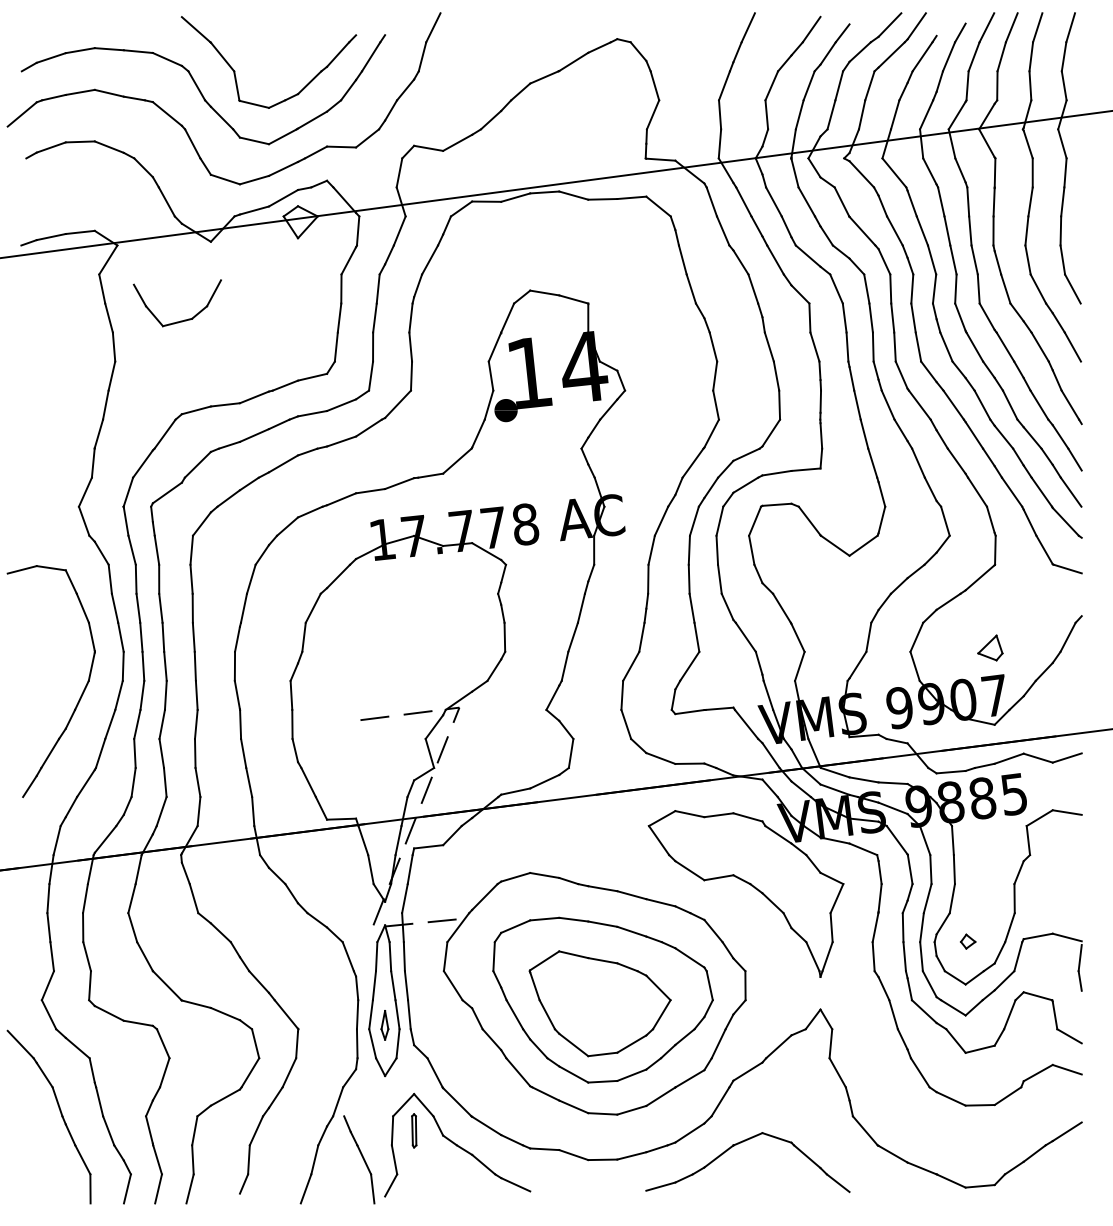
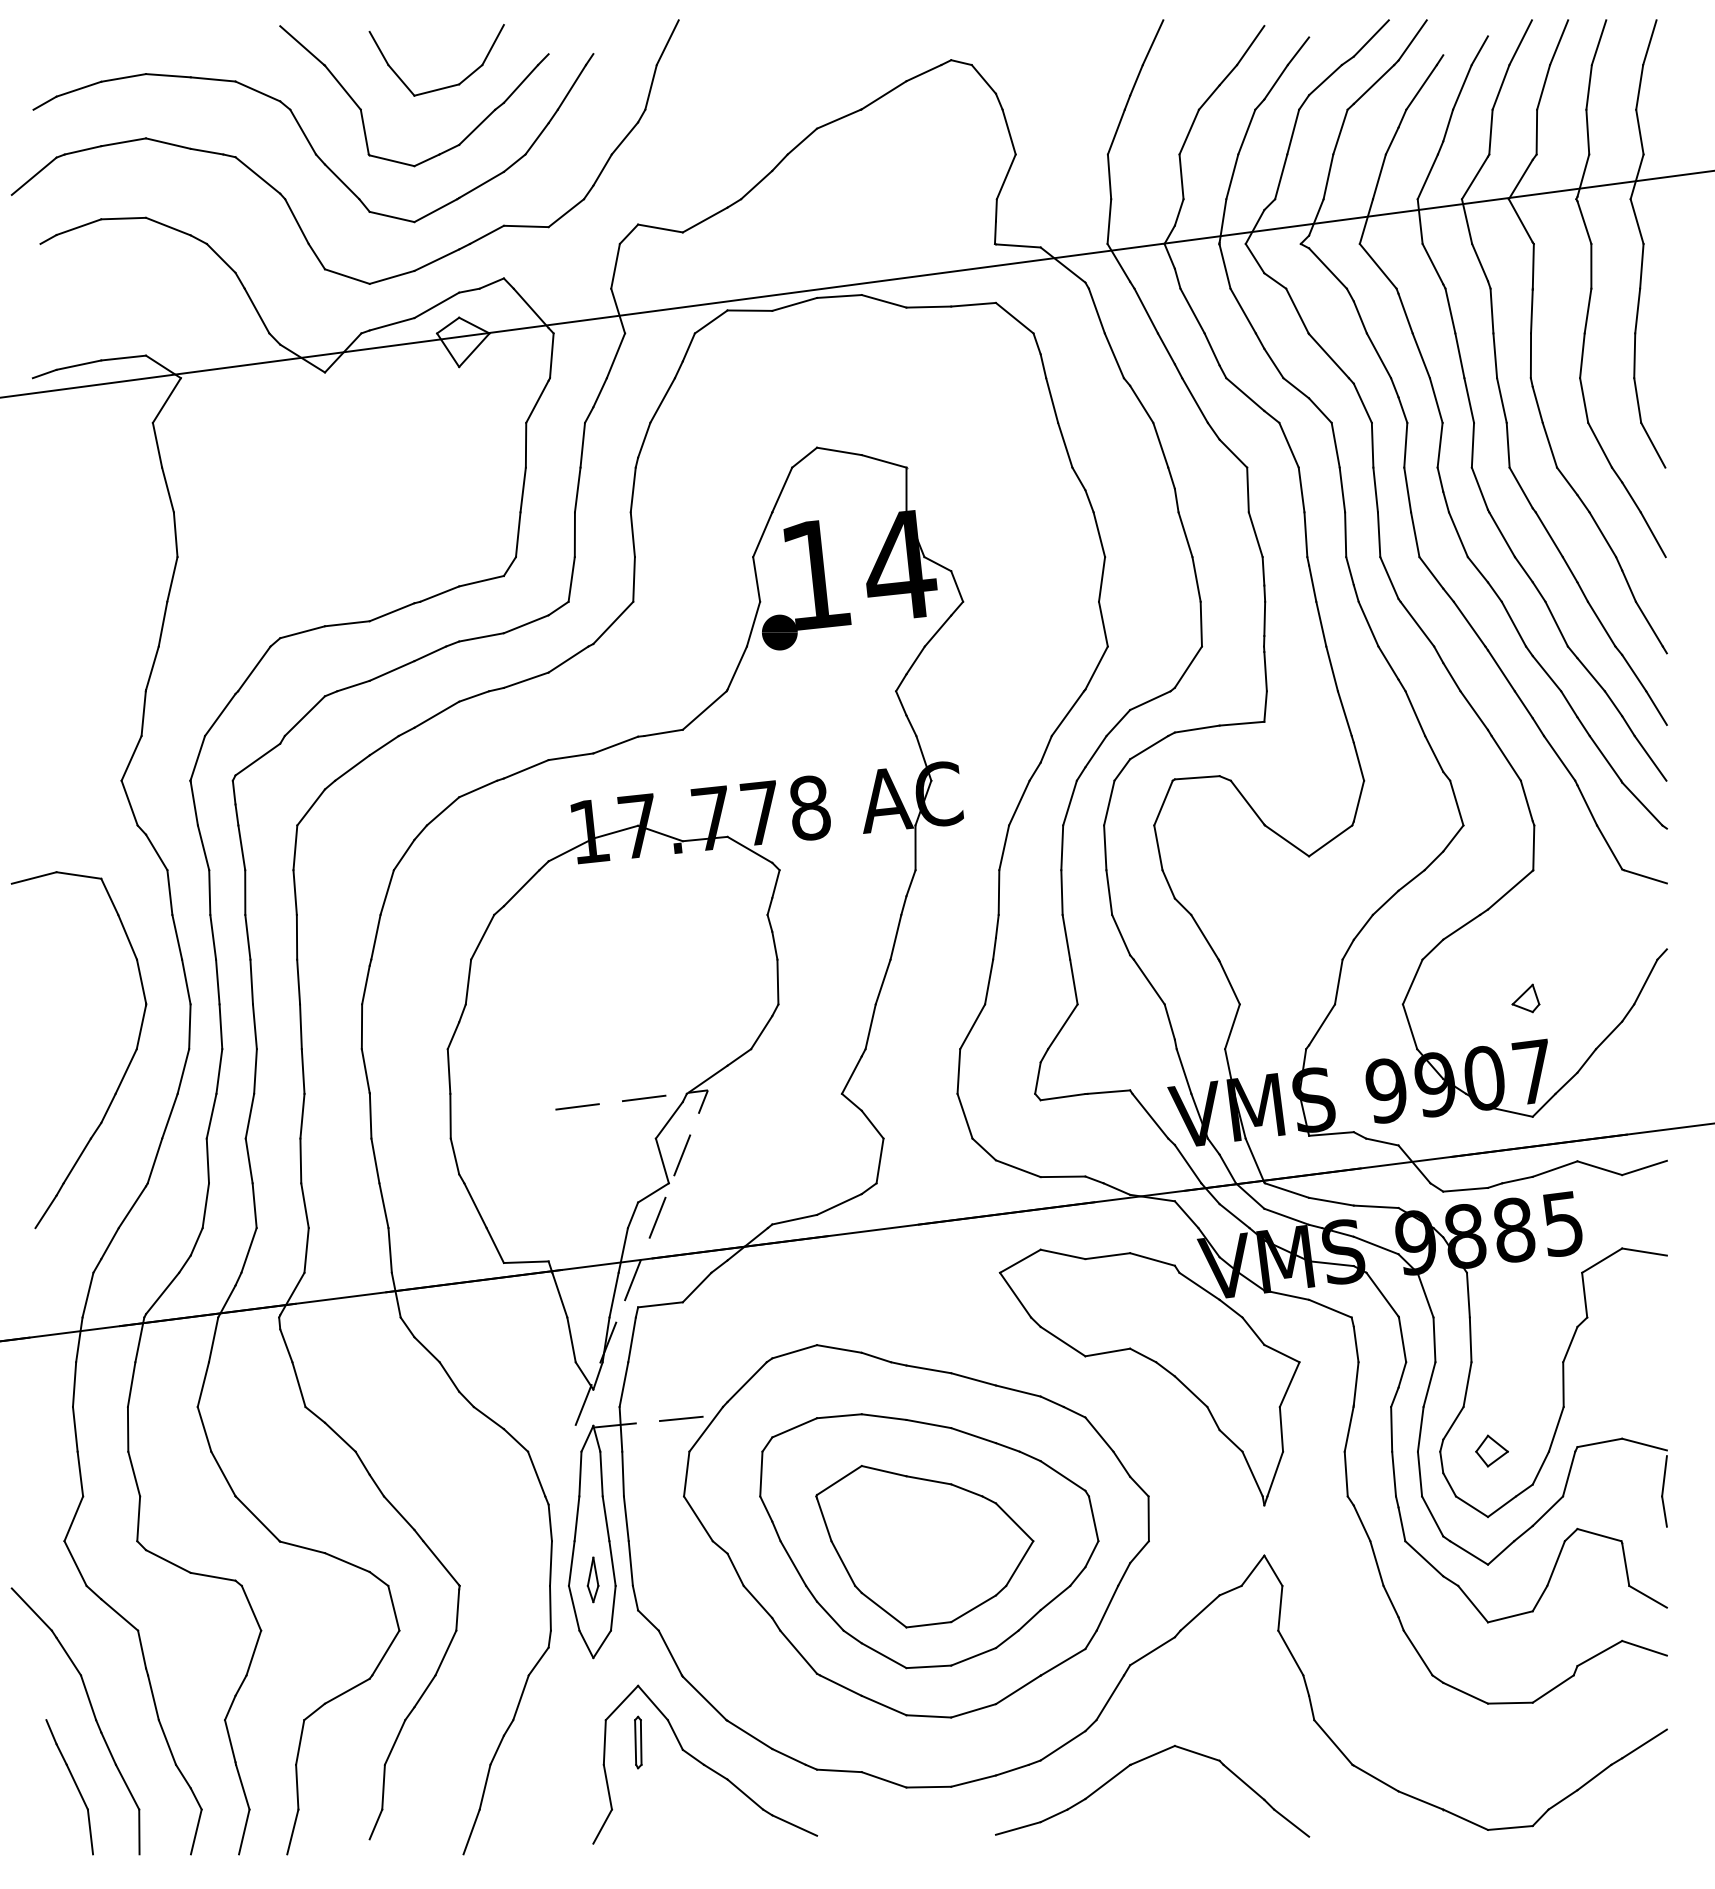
part: (180, 320) -> (441, 86), moved
part: (989, 647) -> (1524, 997), size x0.71
part: (967, 941) -> (1490, 1450), size x1.43
part: (359, 1159) -> (70, 1786), moved

